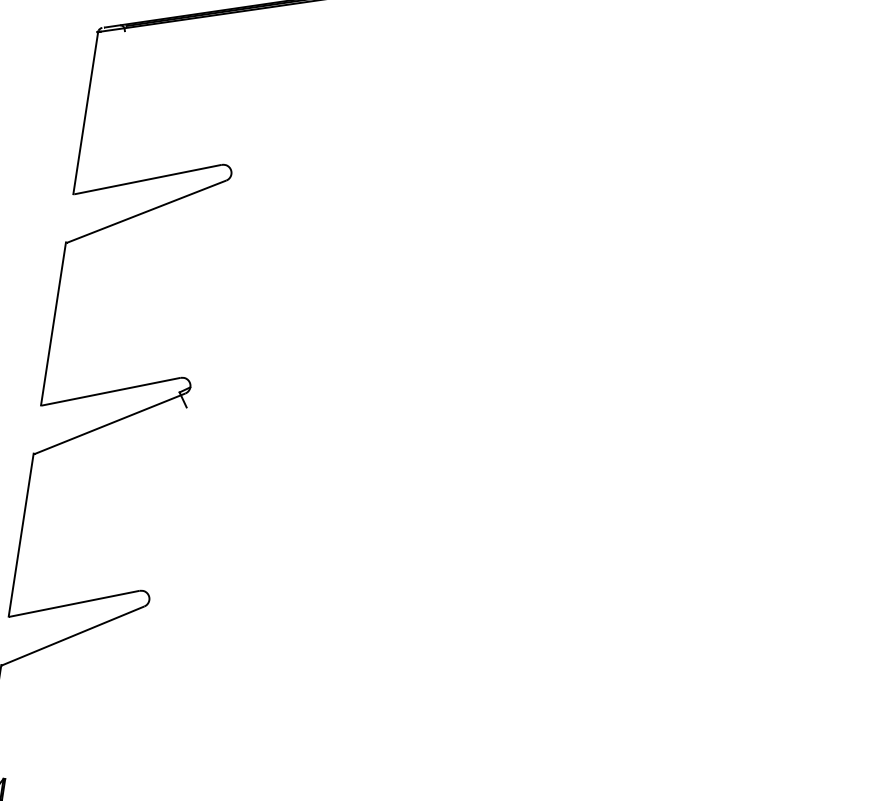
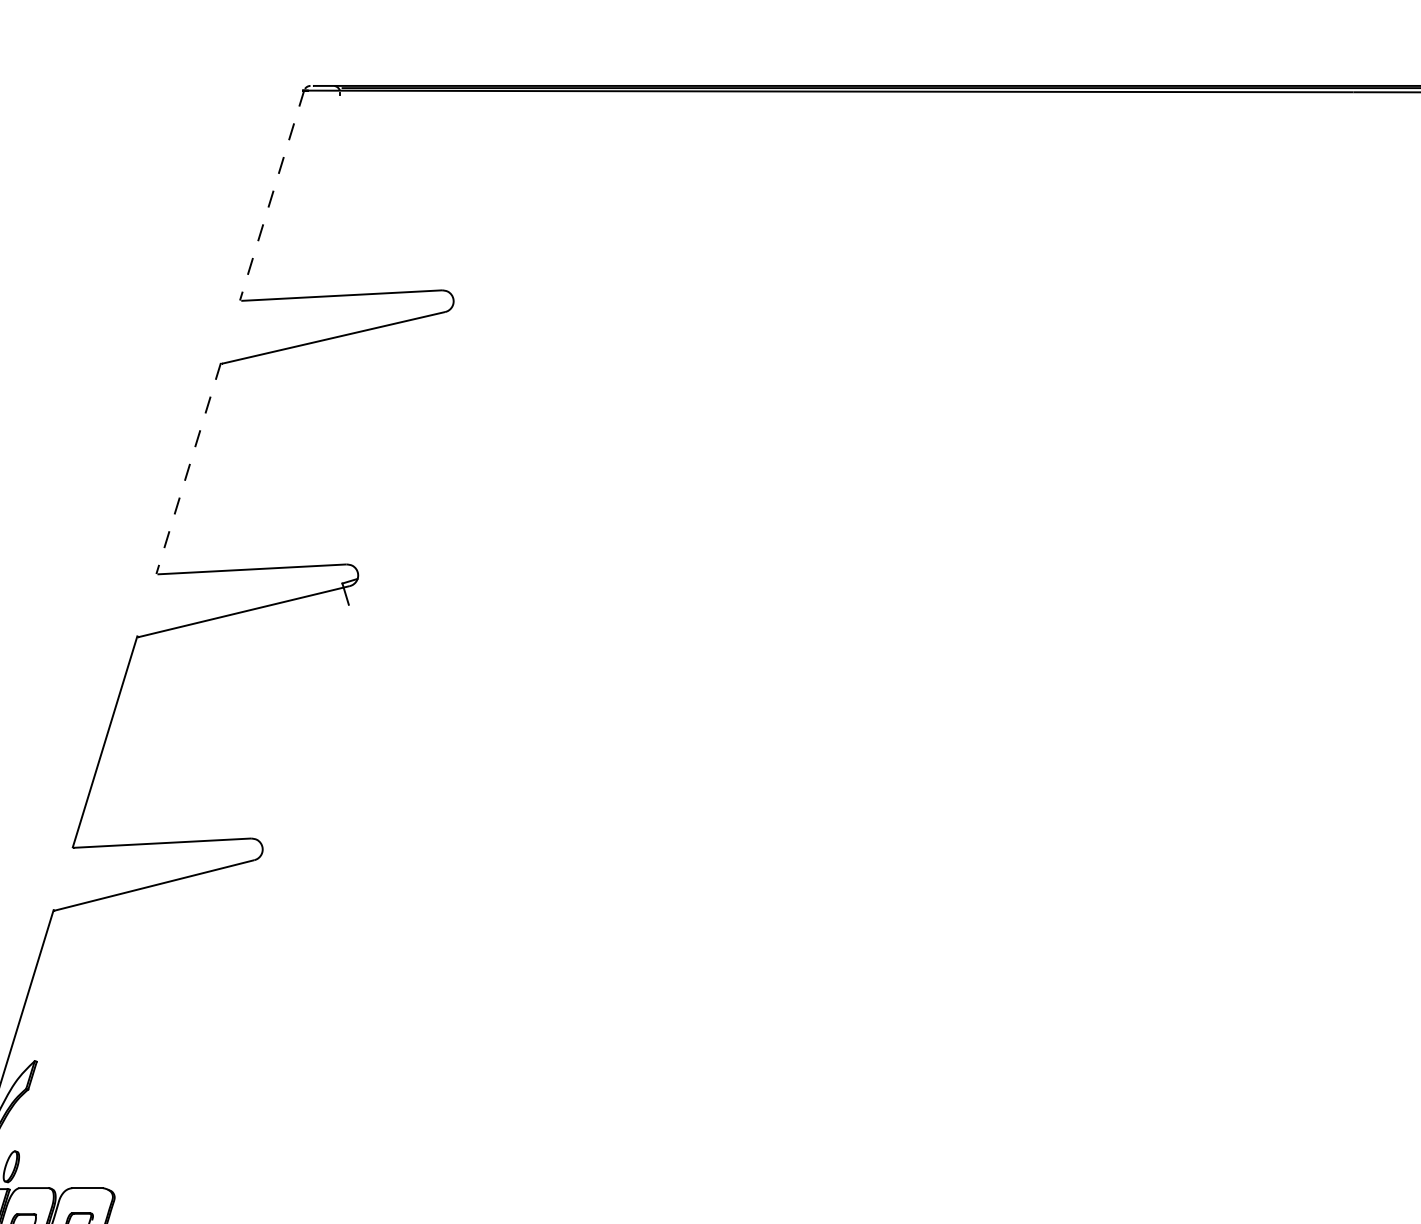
line: (86, 113) -> (272, 195), solid -> dashed
line: (53, 323) -> (188, 468), solid -> dashed

